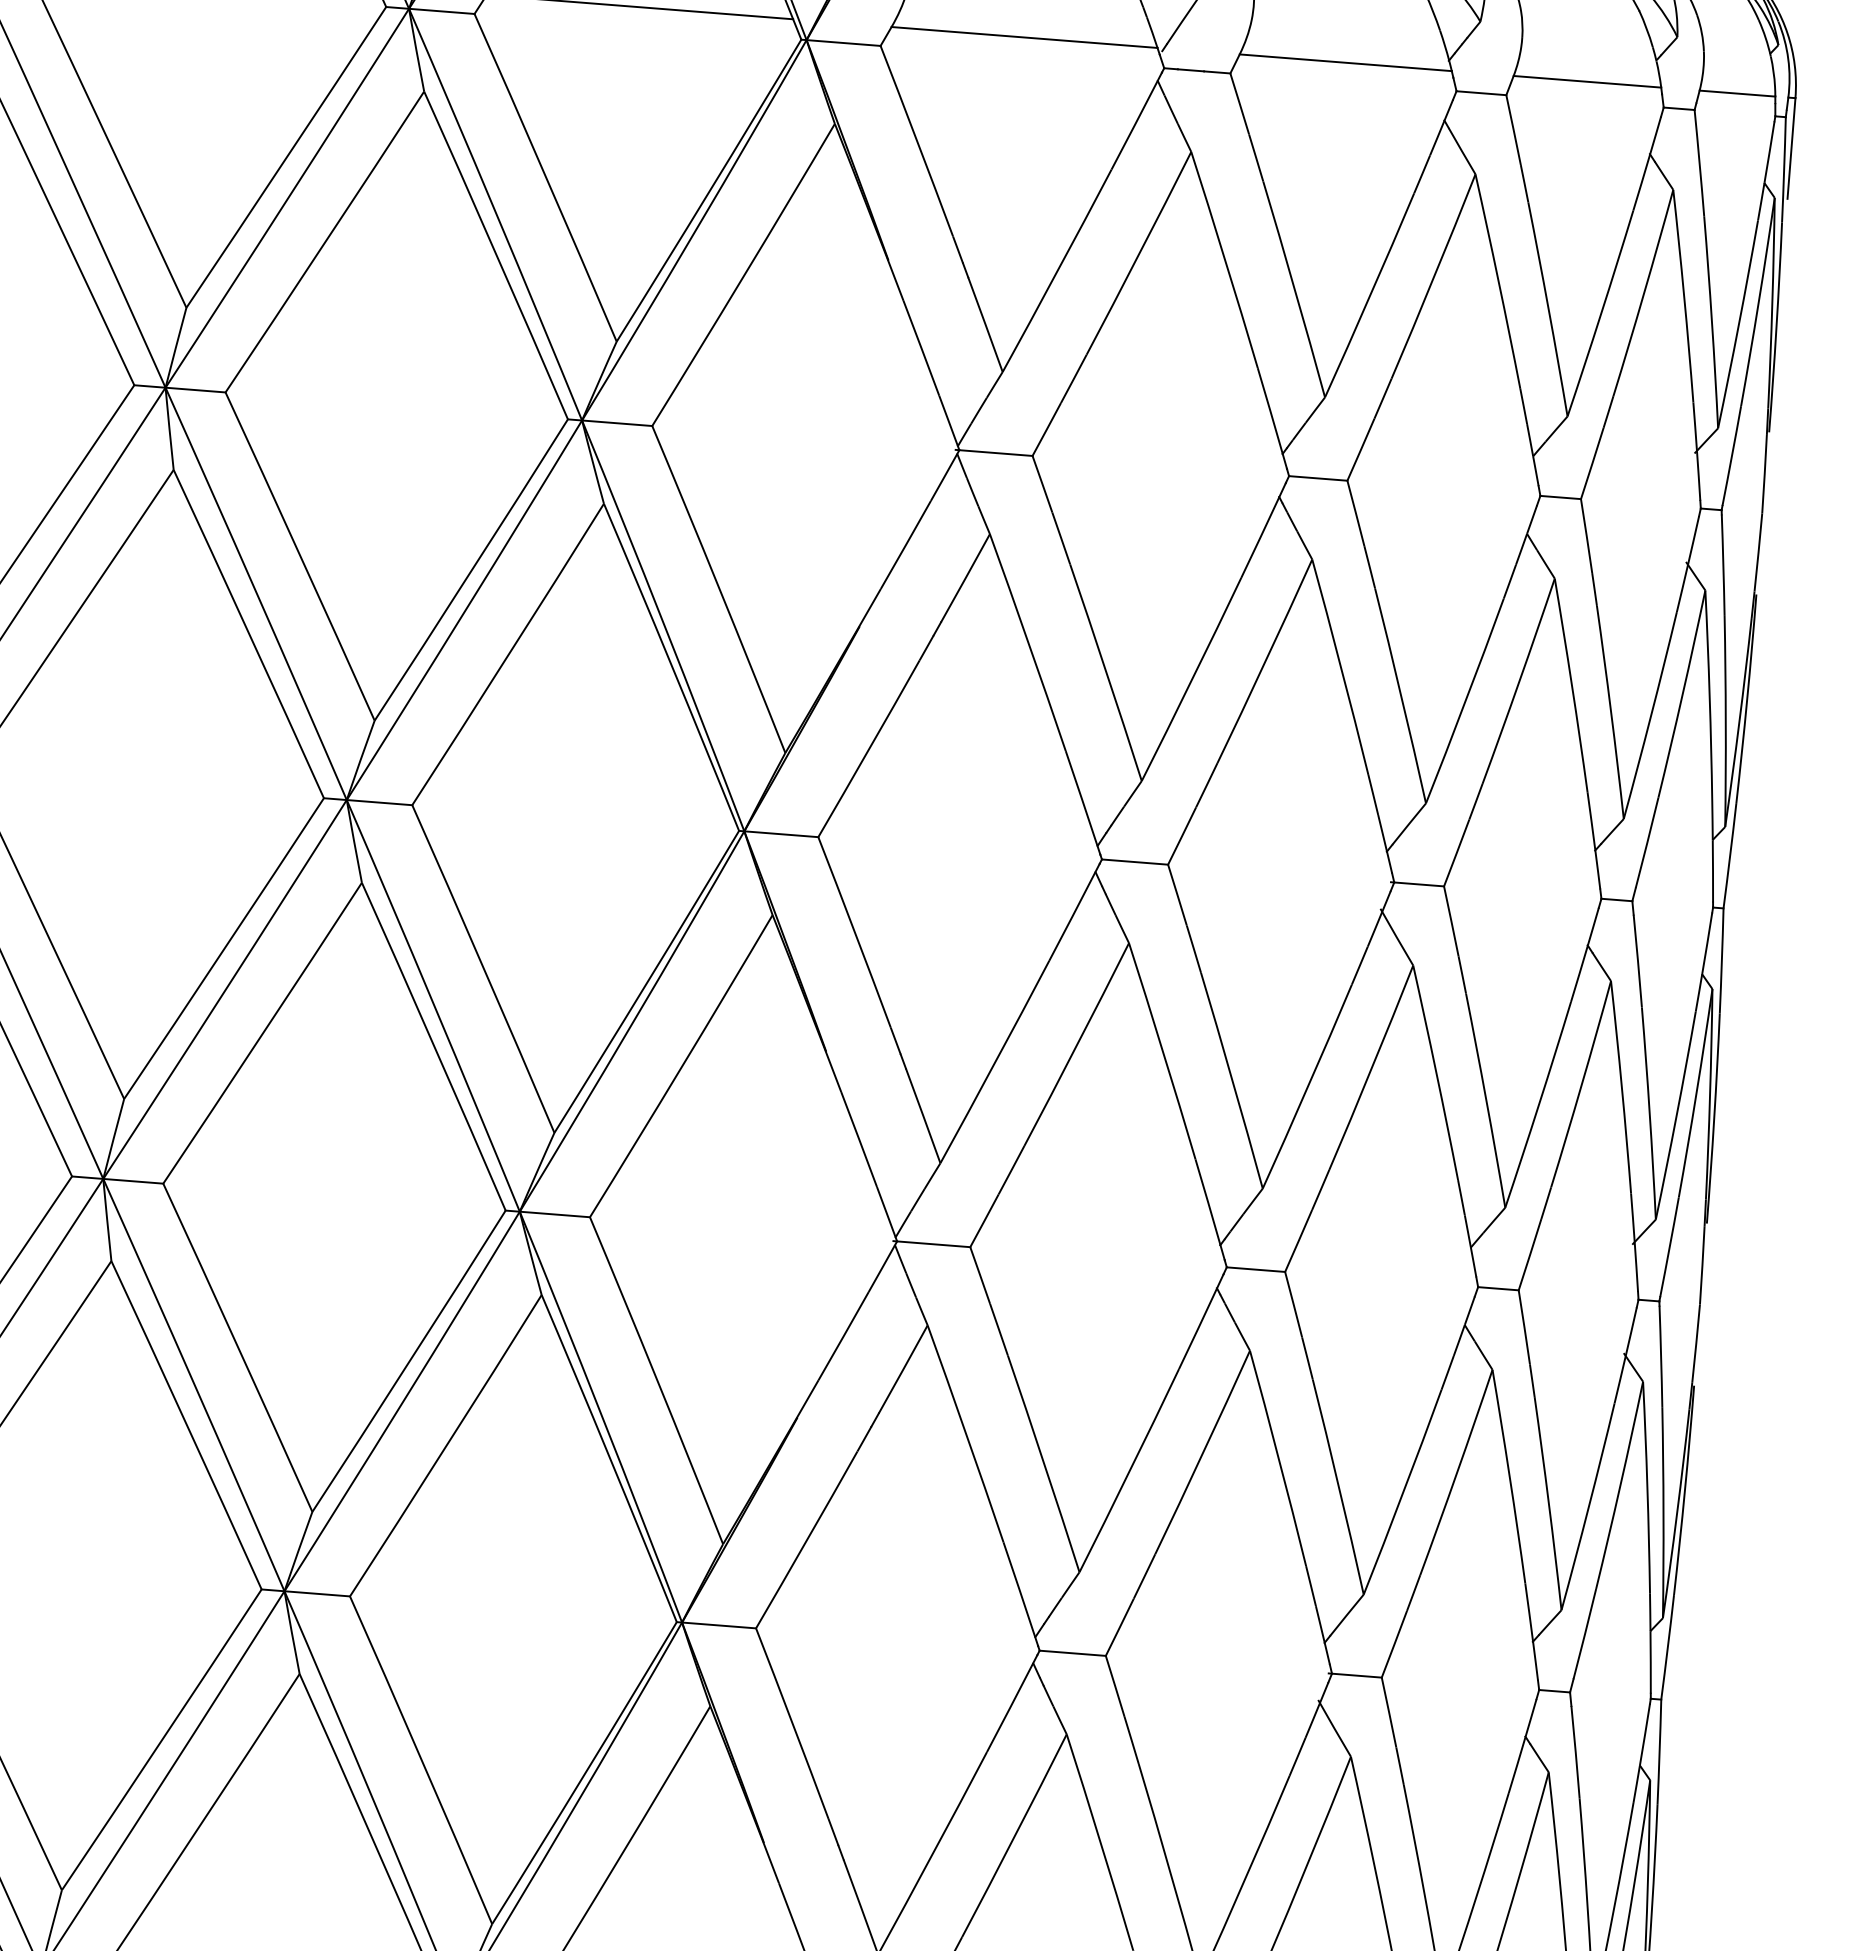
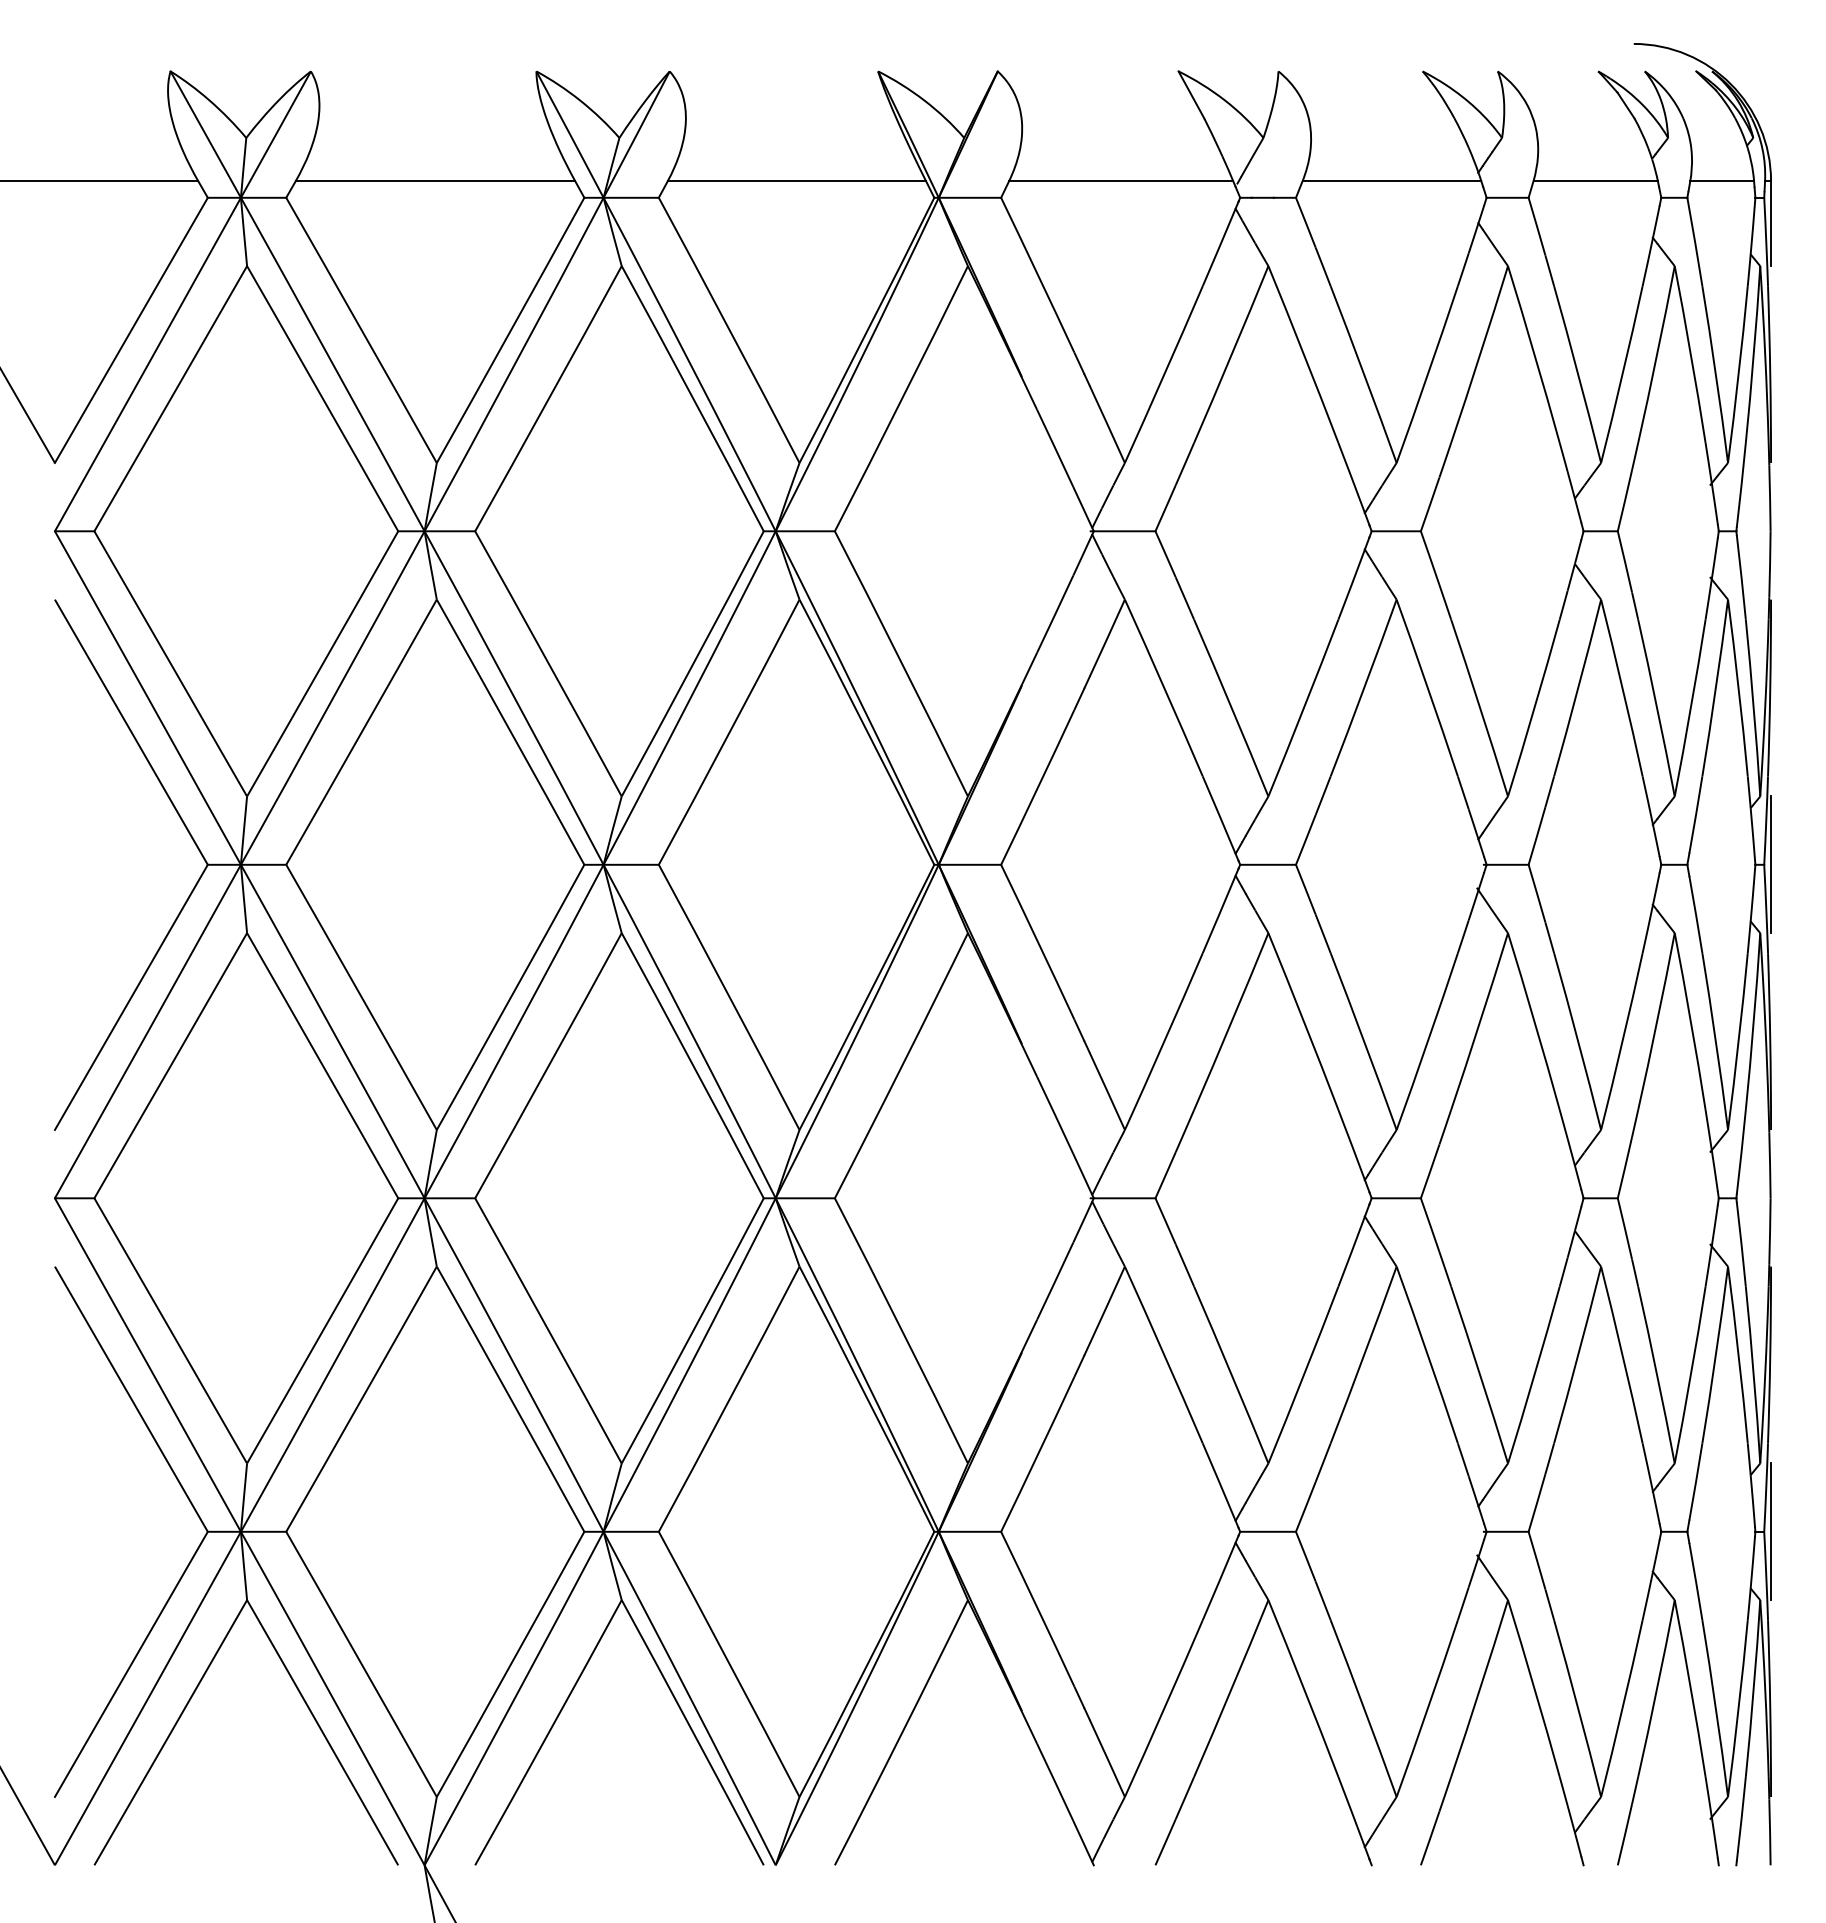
line: (1732, 908) -> (1771, 864), added
line: (1669, 1699) -> (1771, 1531), added

